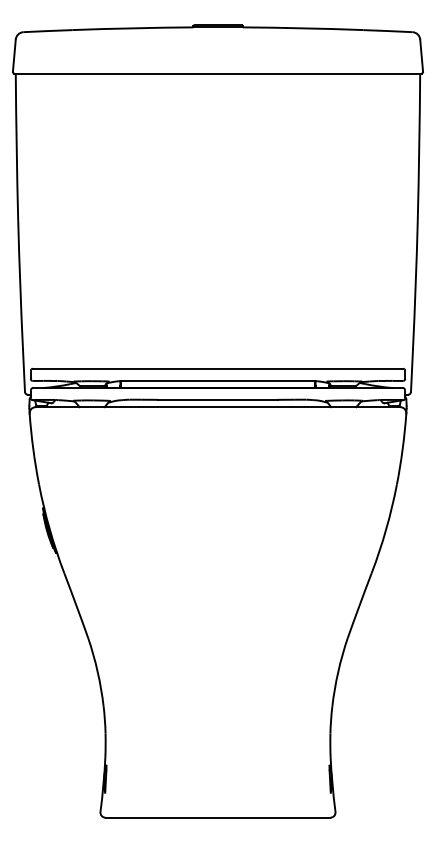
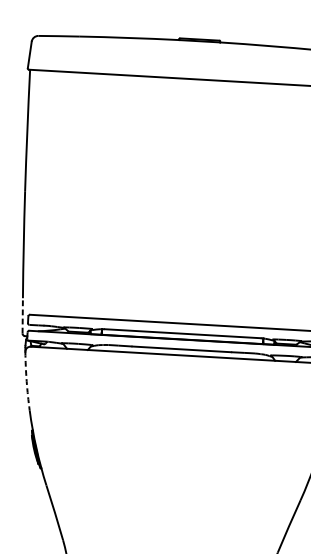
line: (23, 370) -> (22, 315), solid -> dashed
arc: (33, 449) -> (26, 381), solid -> dashed

